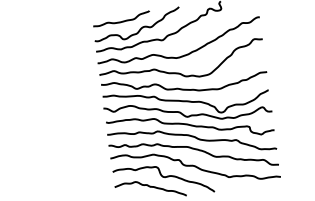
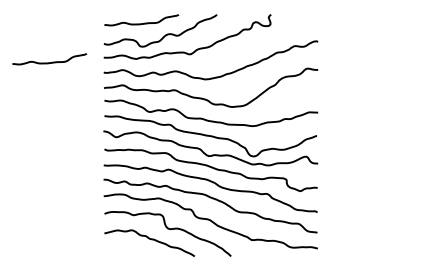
curve: (54, 61) -> (49, 62), added

